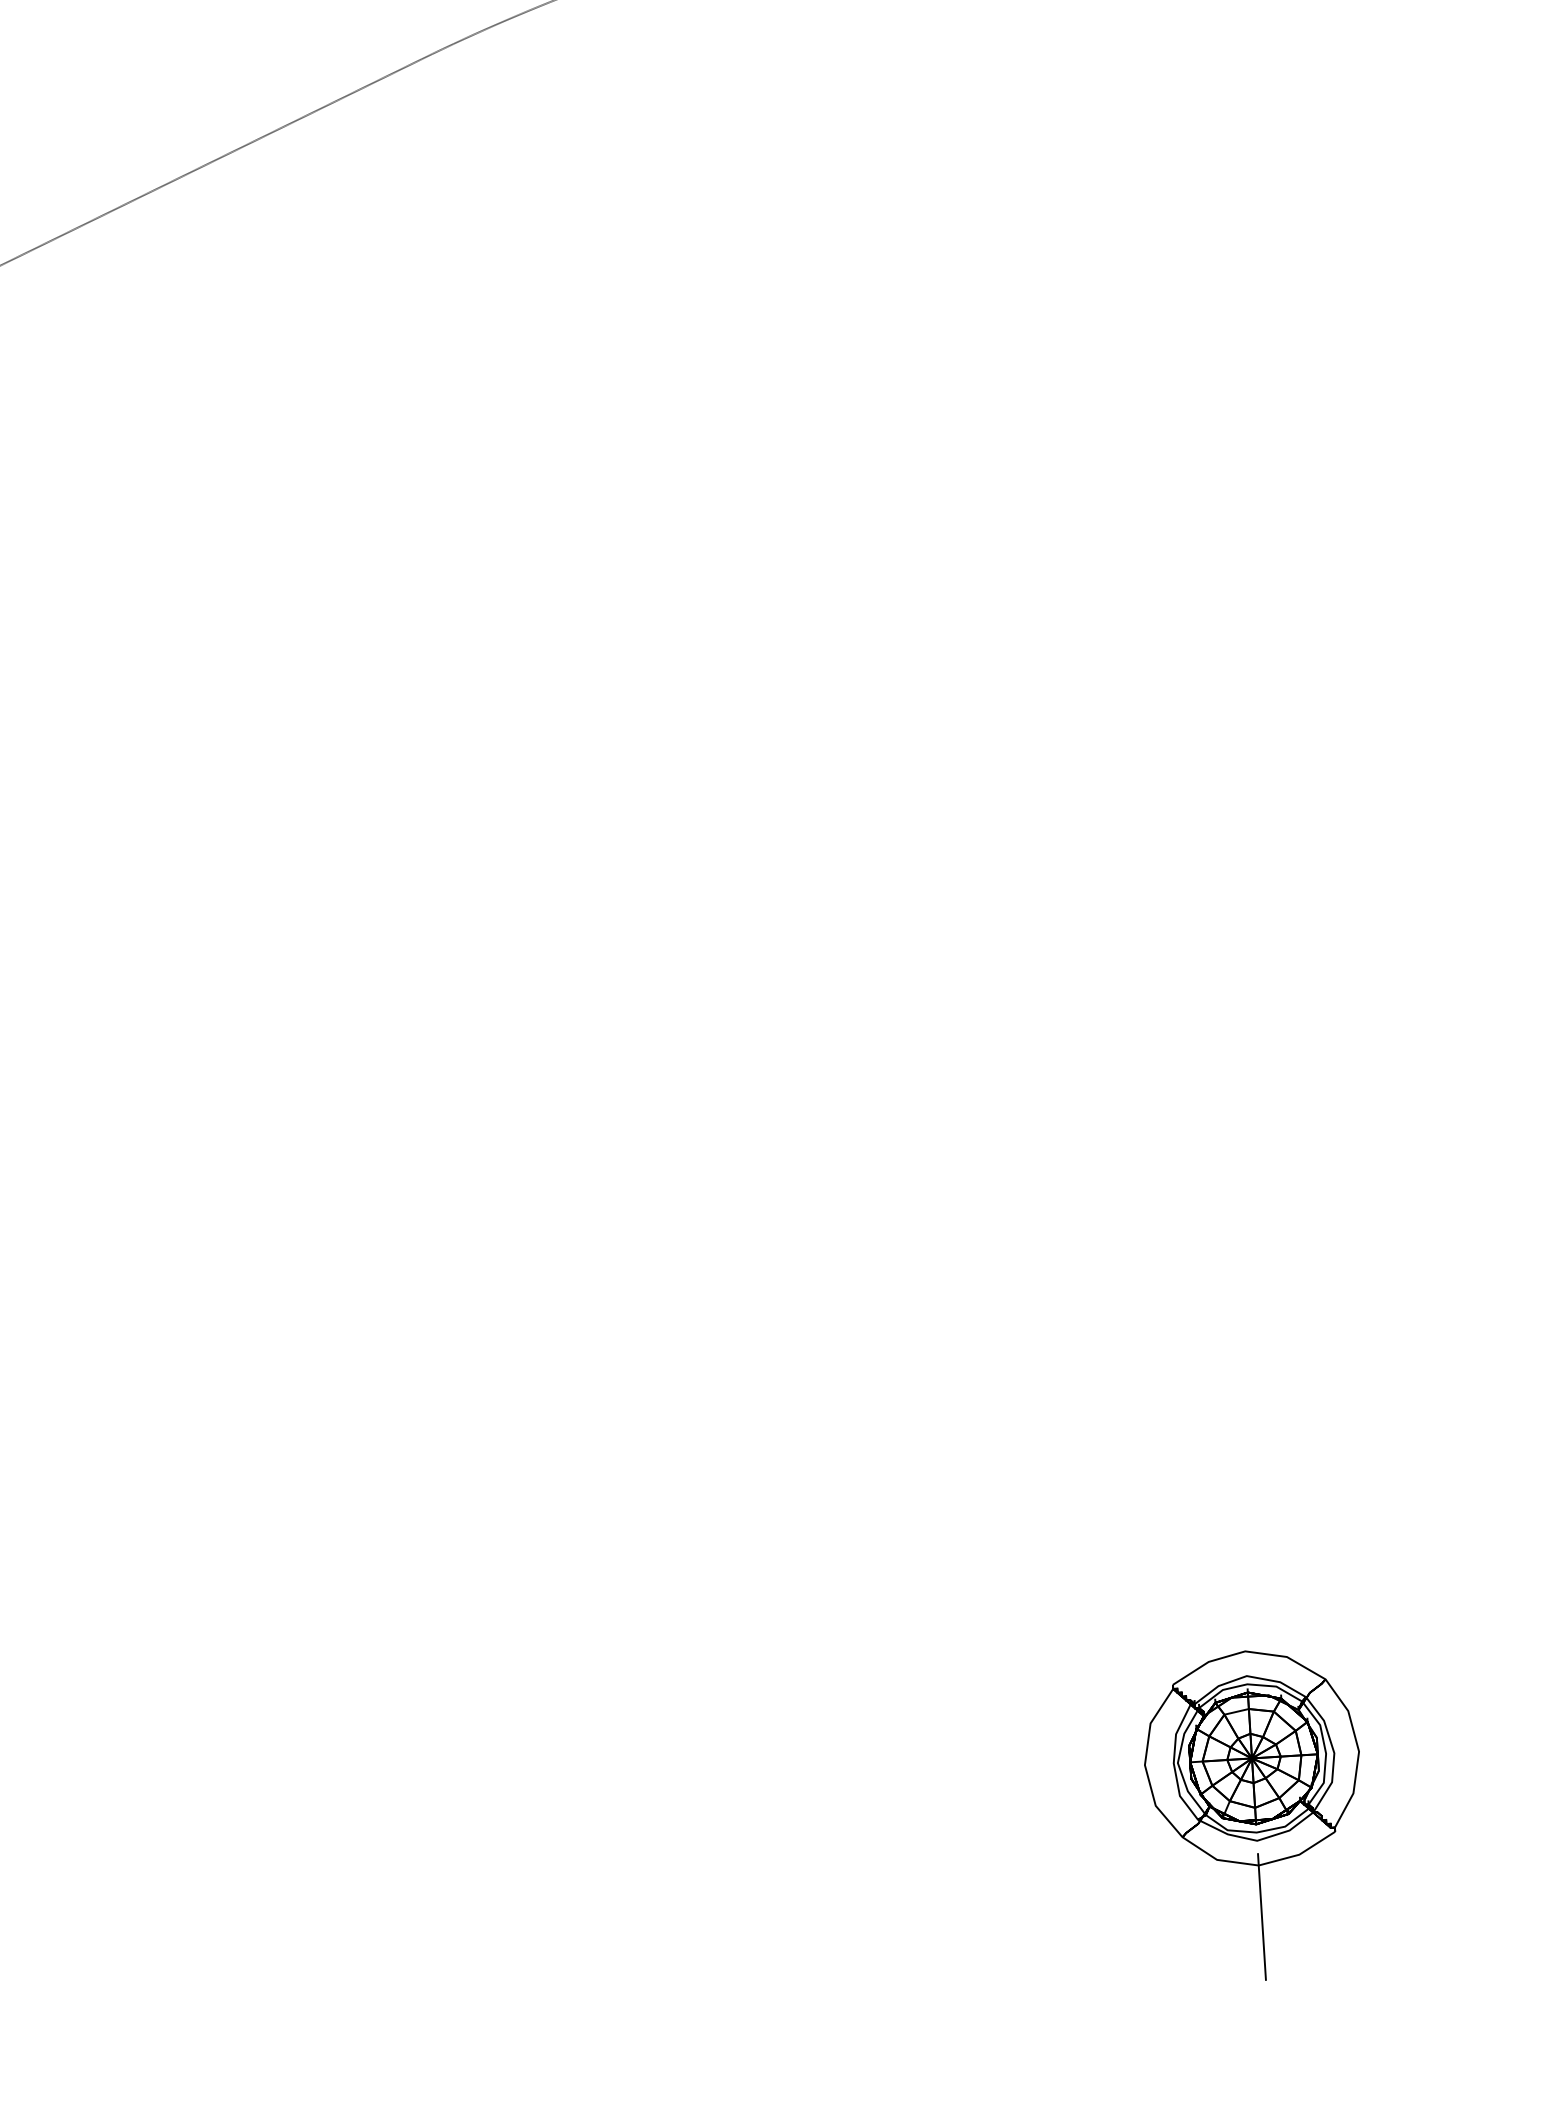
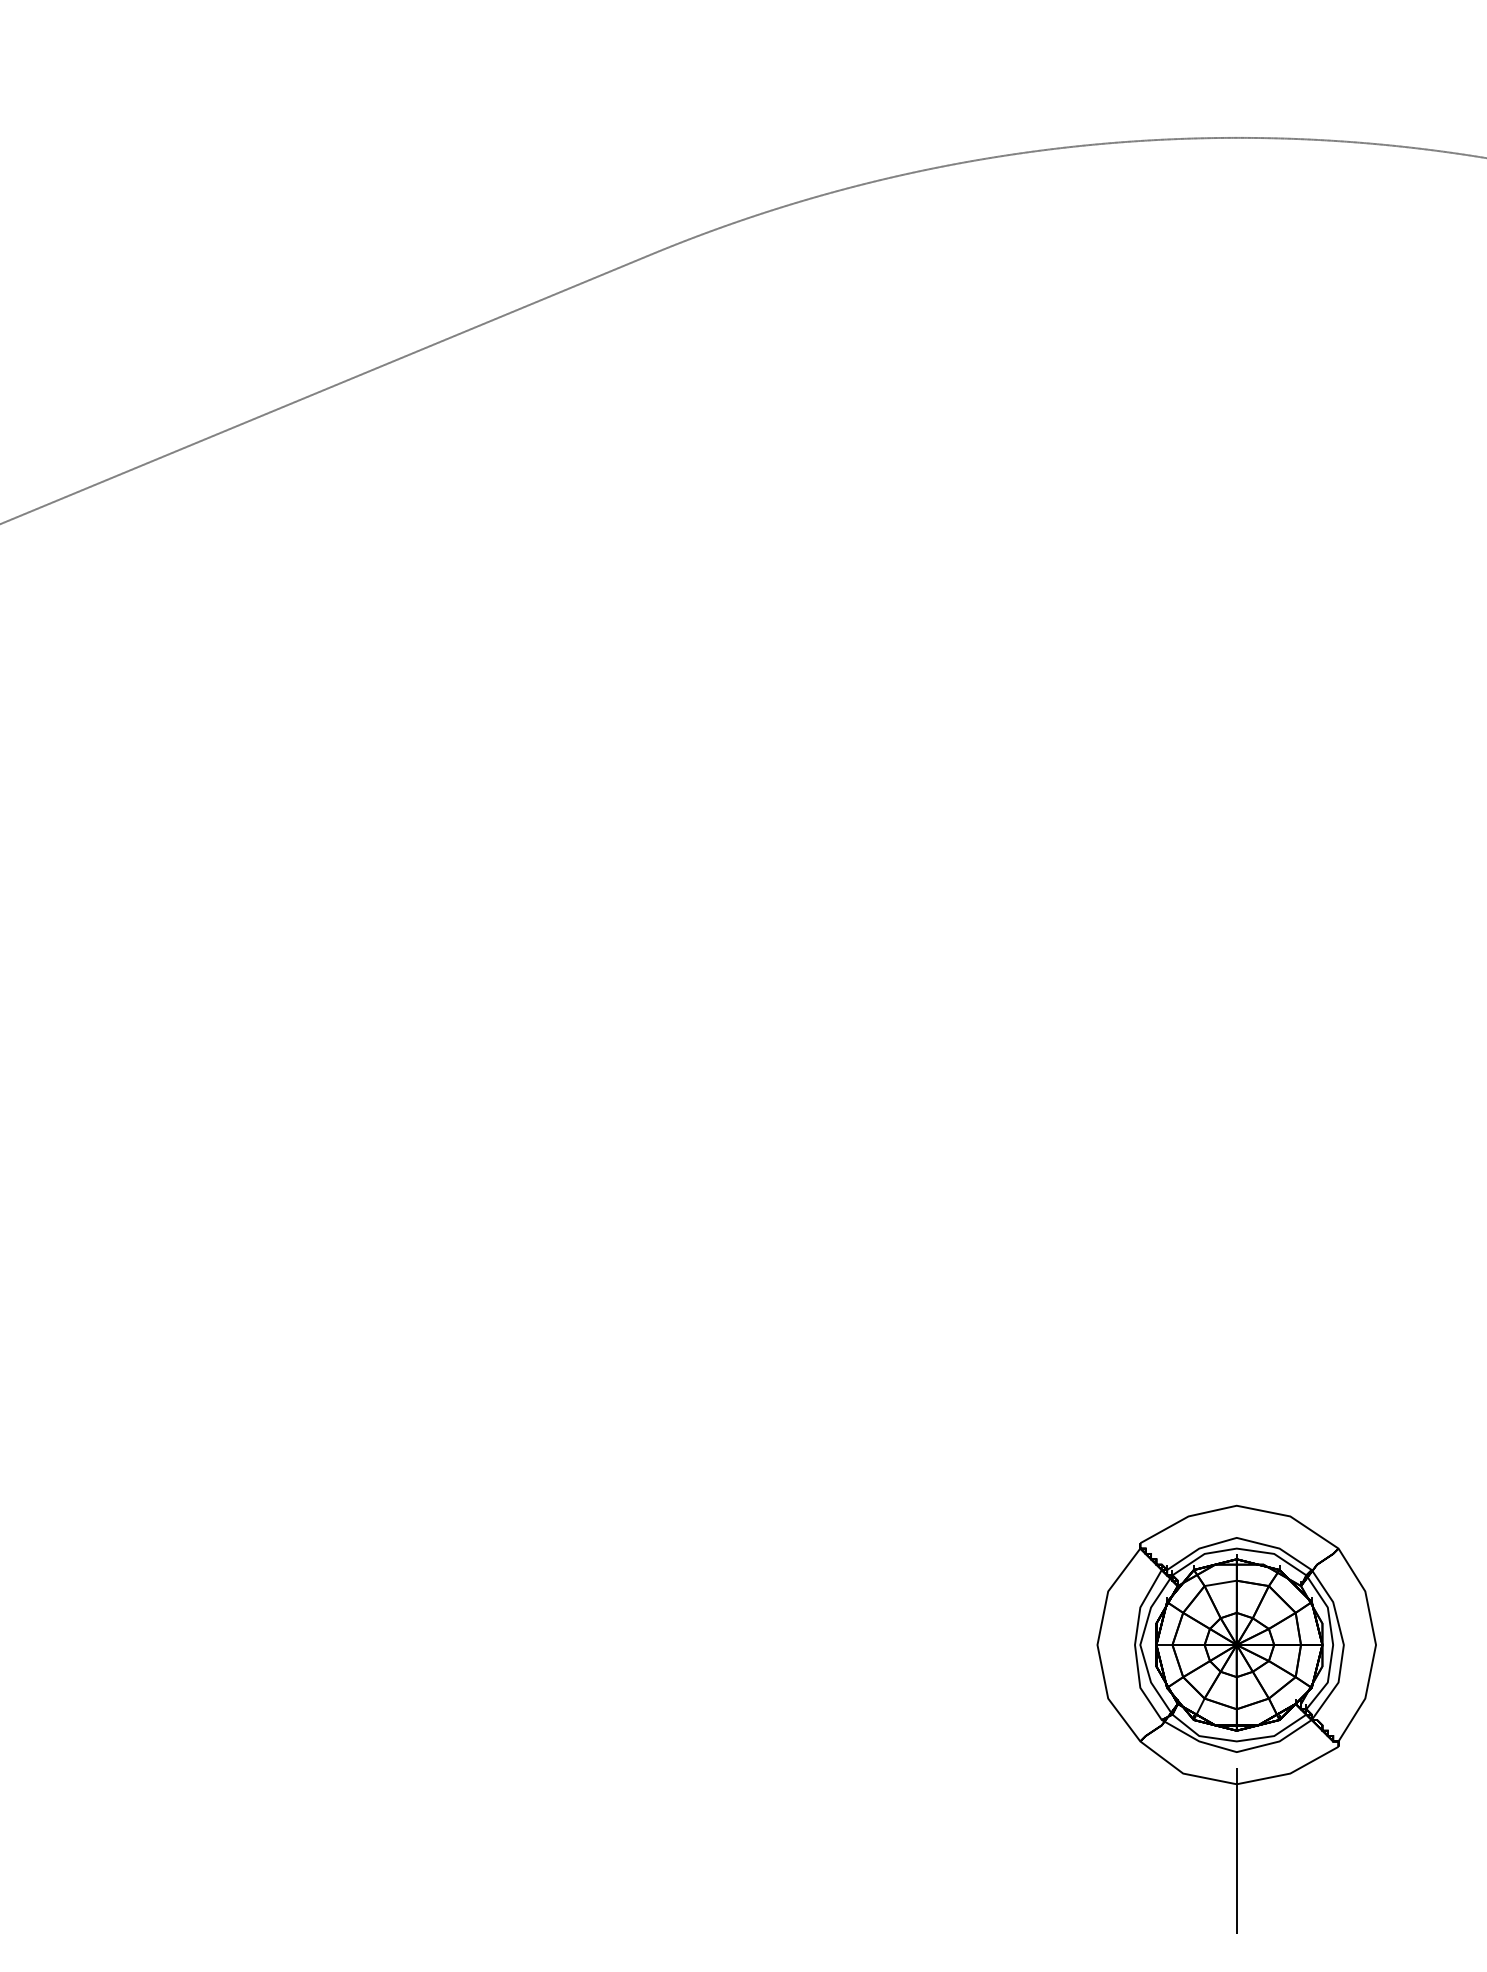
part: (1255, 1814) -> (1236, 1718), size x1.6

